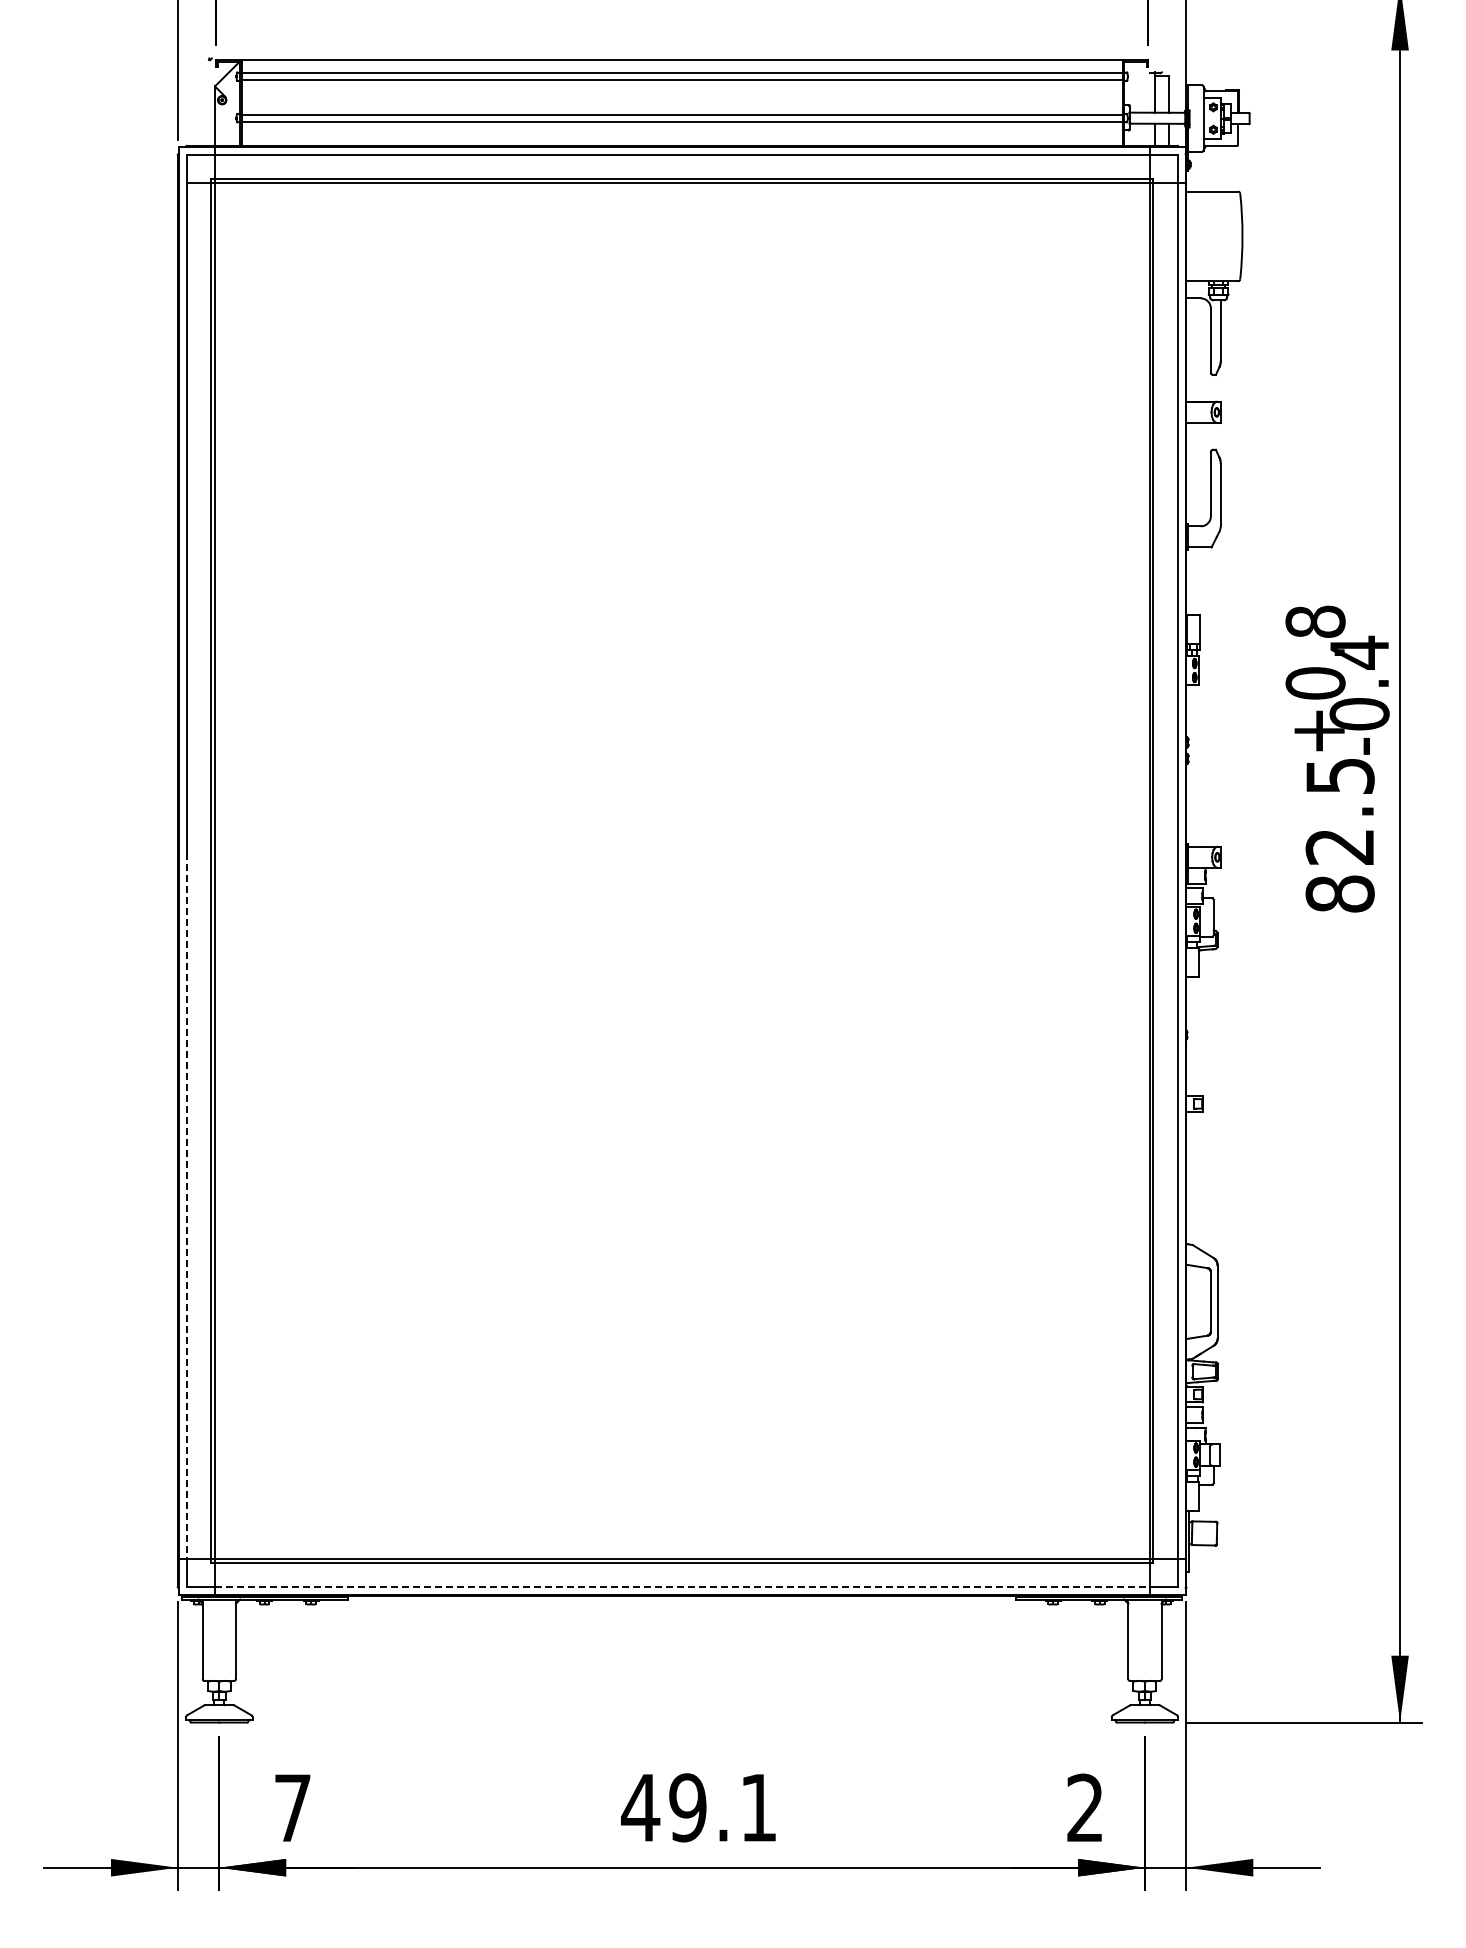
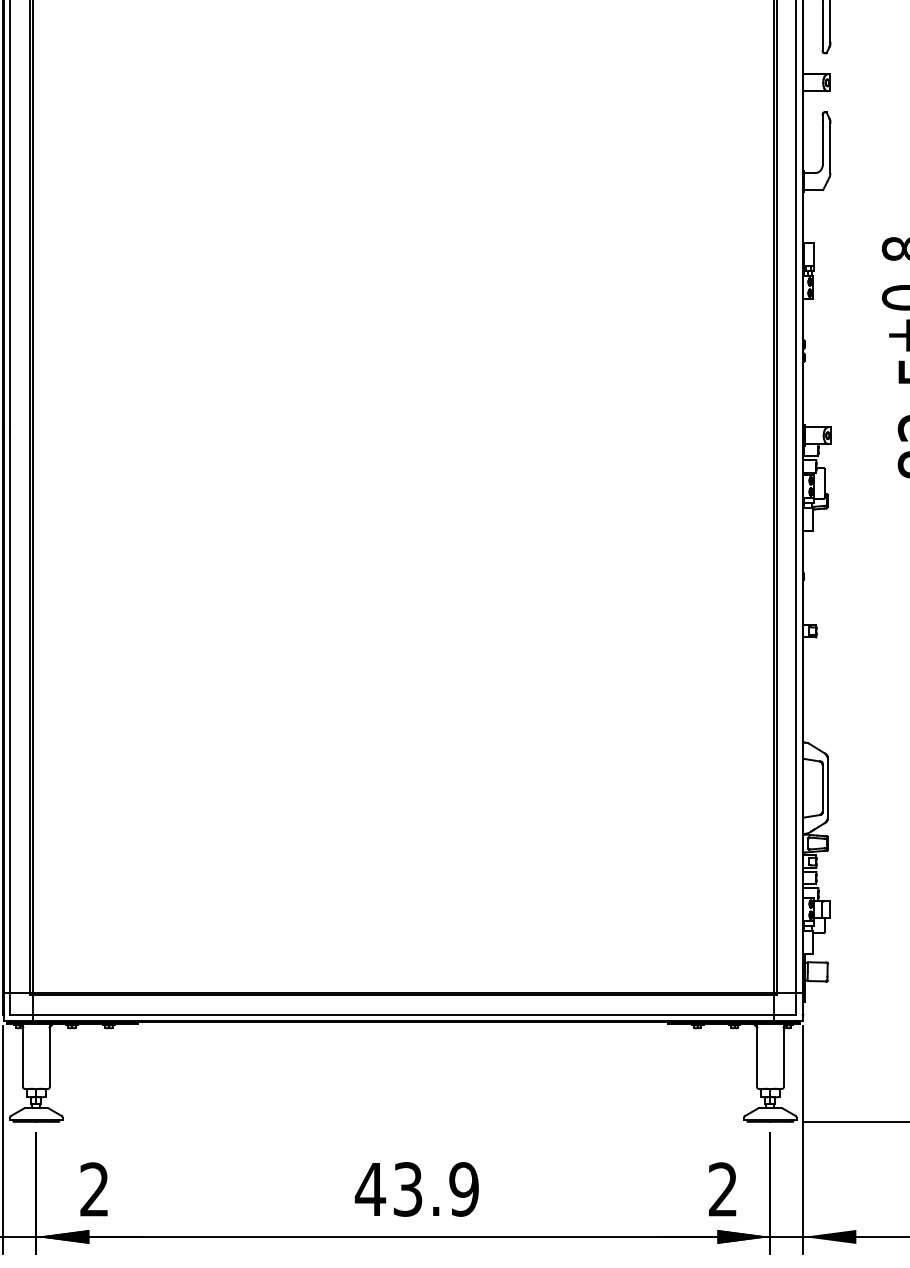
line: (186, 1206) -> (10, 712), dashed -> solid
line: (682, 1587) -> (403, 1014), dashed -> solid
text: (292, 1807) -> (94, 1189), 7 -> 2
text: (723, 1807) -> (436, 1189), 49.1 -> 43.9

